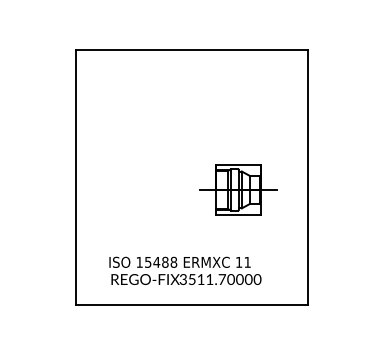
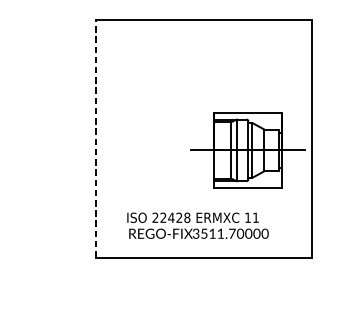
line: (75, 177) -> (95, 138), solid -> dashed
part: (238, 189) -> (247, 150), size x1.6
text: (152, 261) -> (167, 216), 15488 -> 22428

